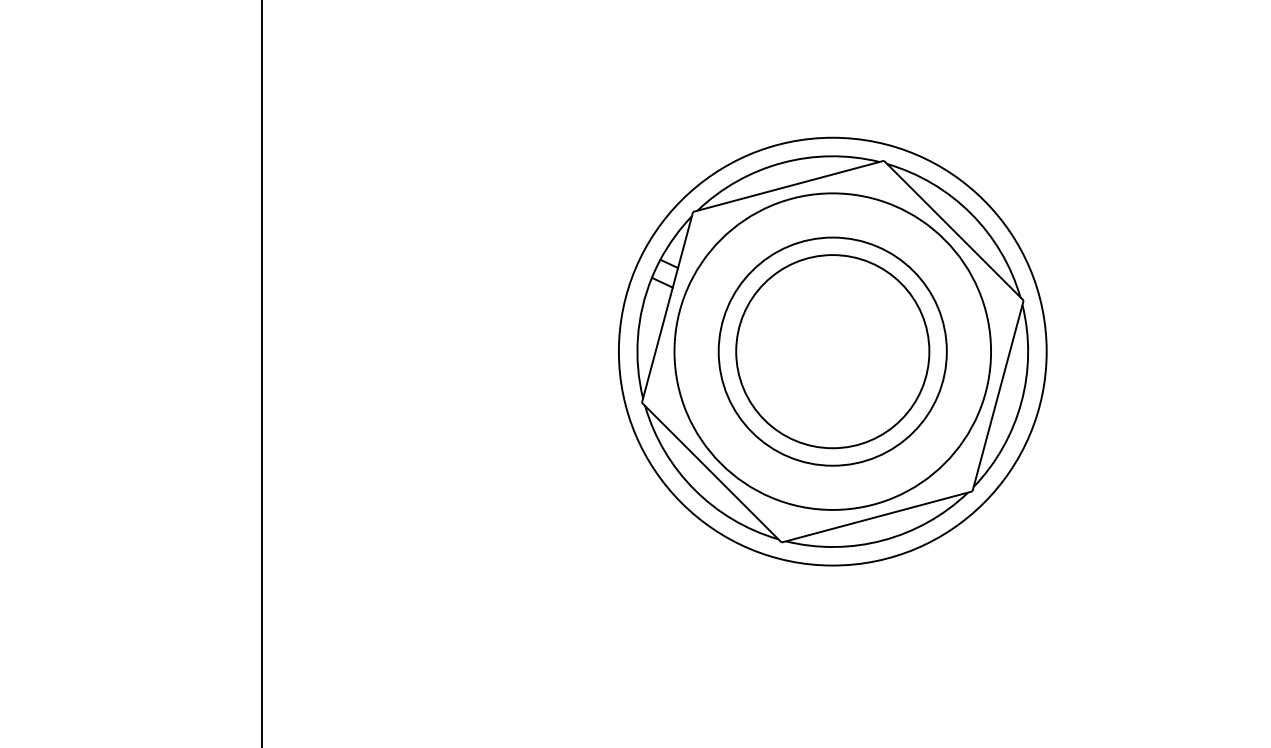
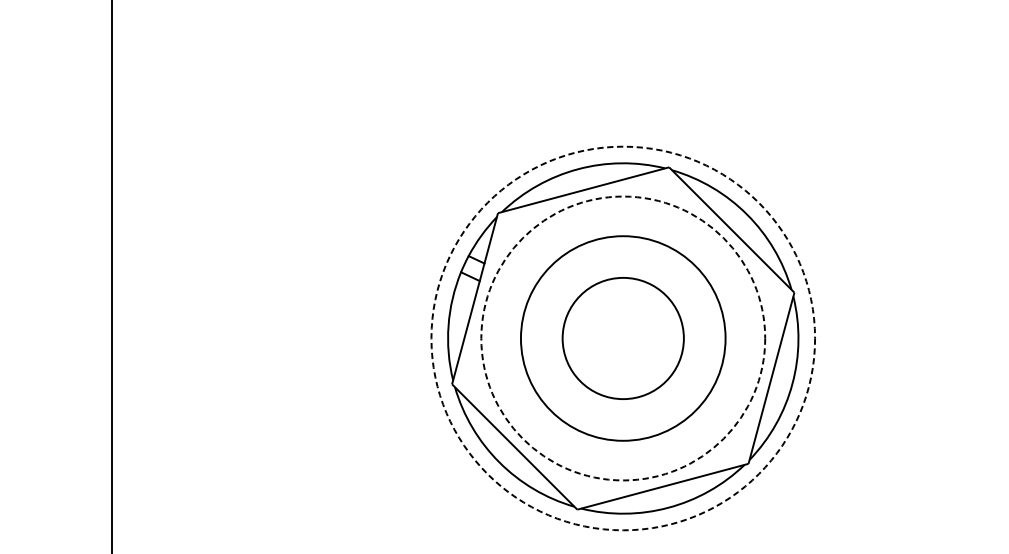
circle: (832, 351) -> (623, 338), size x0.7
circle: (832, 351) -> (623, 338), solid -> dashed
circle: (832, 351) -> (623, 338), solid -> dashed

